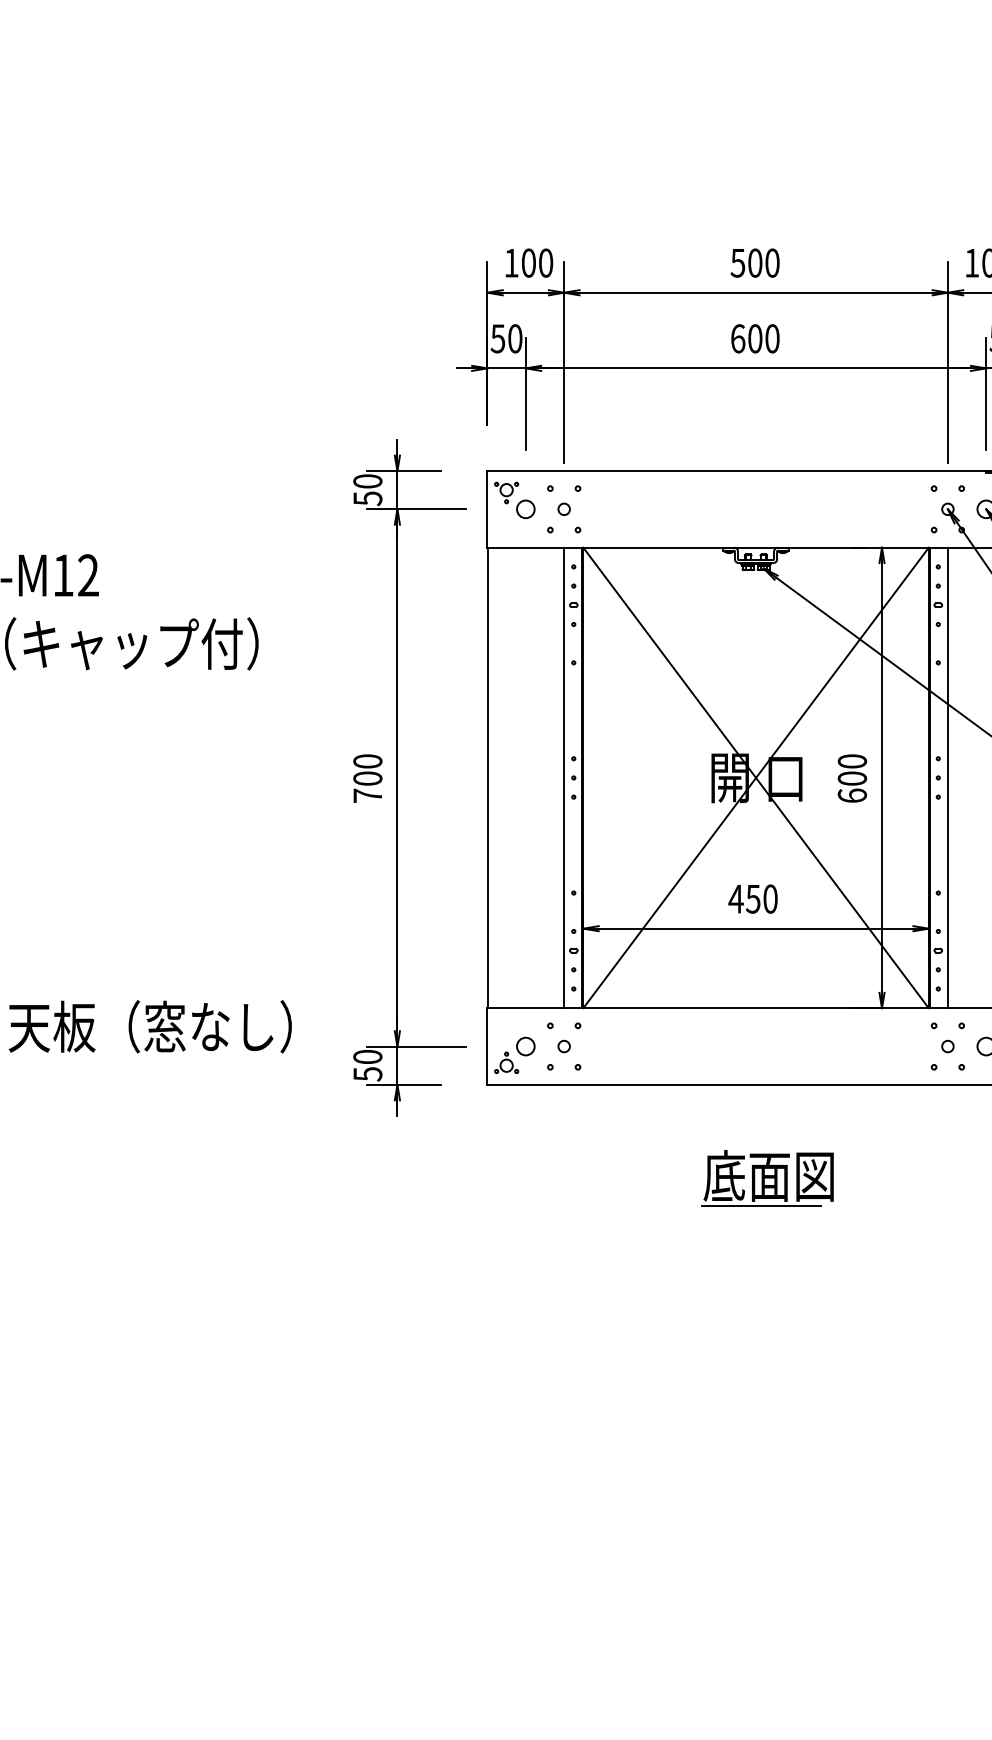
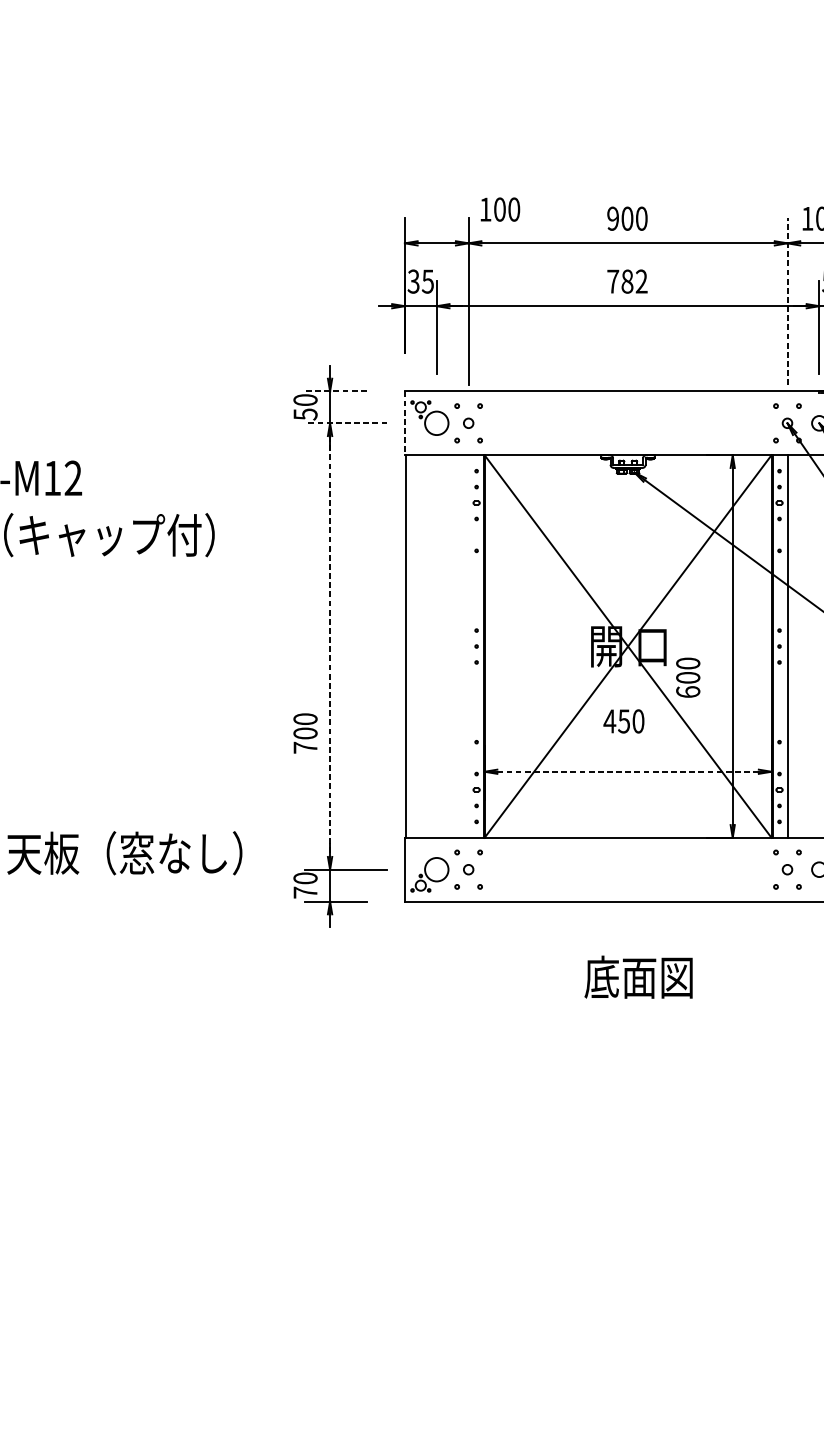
text: (529, 262) -> (500, 209), moved
text: (737, 262) -> (612, 218), 500 -> 900
text: (506, 338) -> (420, 281), 50 -> 35
text: (755, 338) -> (627, 281), 600 -> 782
line: (947, 362) -> (787, 301), solid -> dashed
line: (403, 470) -> (335, 391), solid -> dashed
line: (416, 509) -> (345, 423), solid -> dashed
line: (487, 509) -> (404, 423), solid -> dashed
circle: (525, 509) -> (436, 423), size x1.6
line: (564, 777) -> (468, 646), removed
text: (367, 778) -> (305, 733), moved
line: (397, 778) -> (330, 646), solid -> dashed
text: (852, 778) -> (688, 677), moved
text: (752, 898) -> (623, 720), moved
line: (756, 928) -> (628, 771), solid -> dashed
circle: (525, 1046) -> (436, 869), size x1.6
text: (367, 1074) -> (305, 892), 50 -> 70
line: (761, 1205) -> (632, 1001), removed

